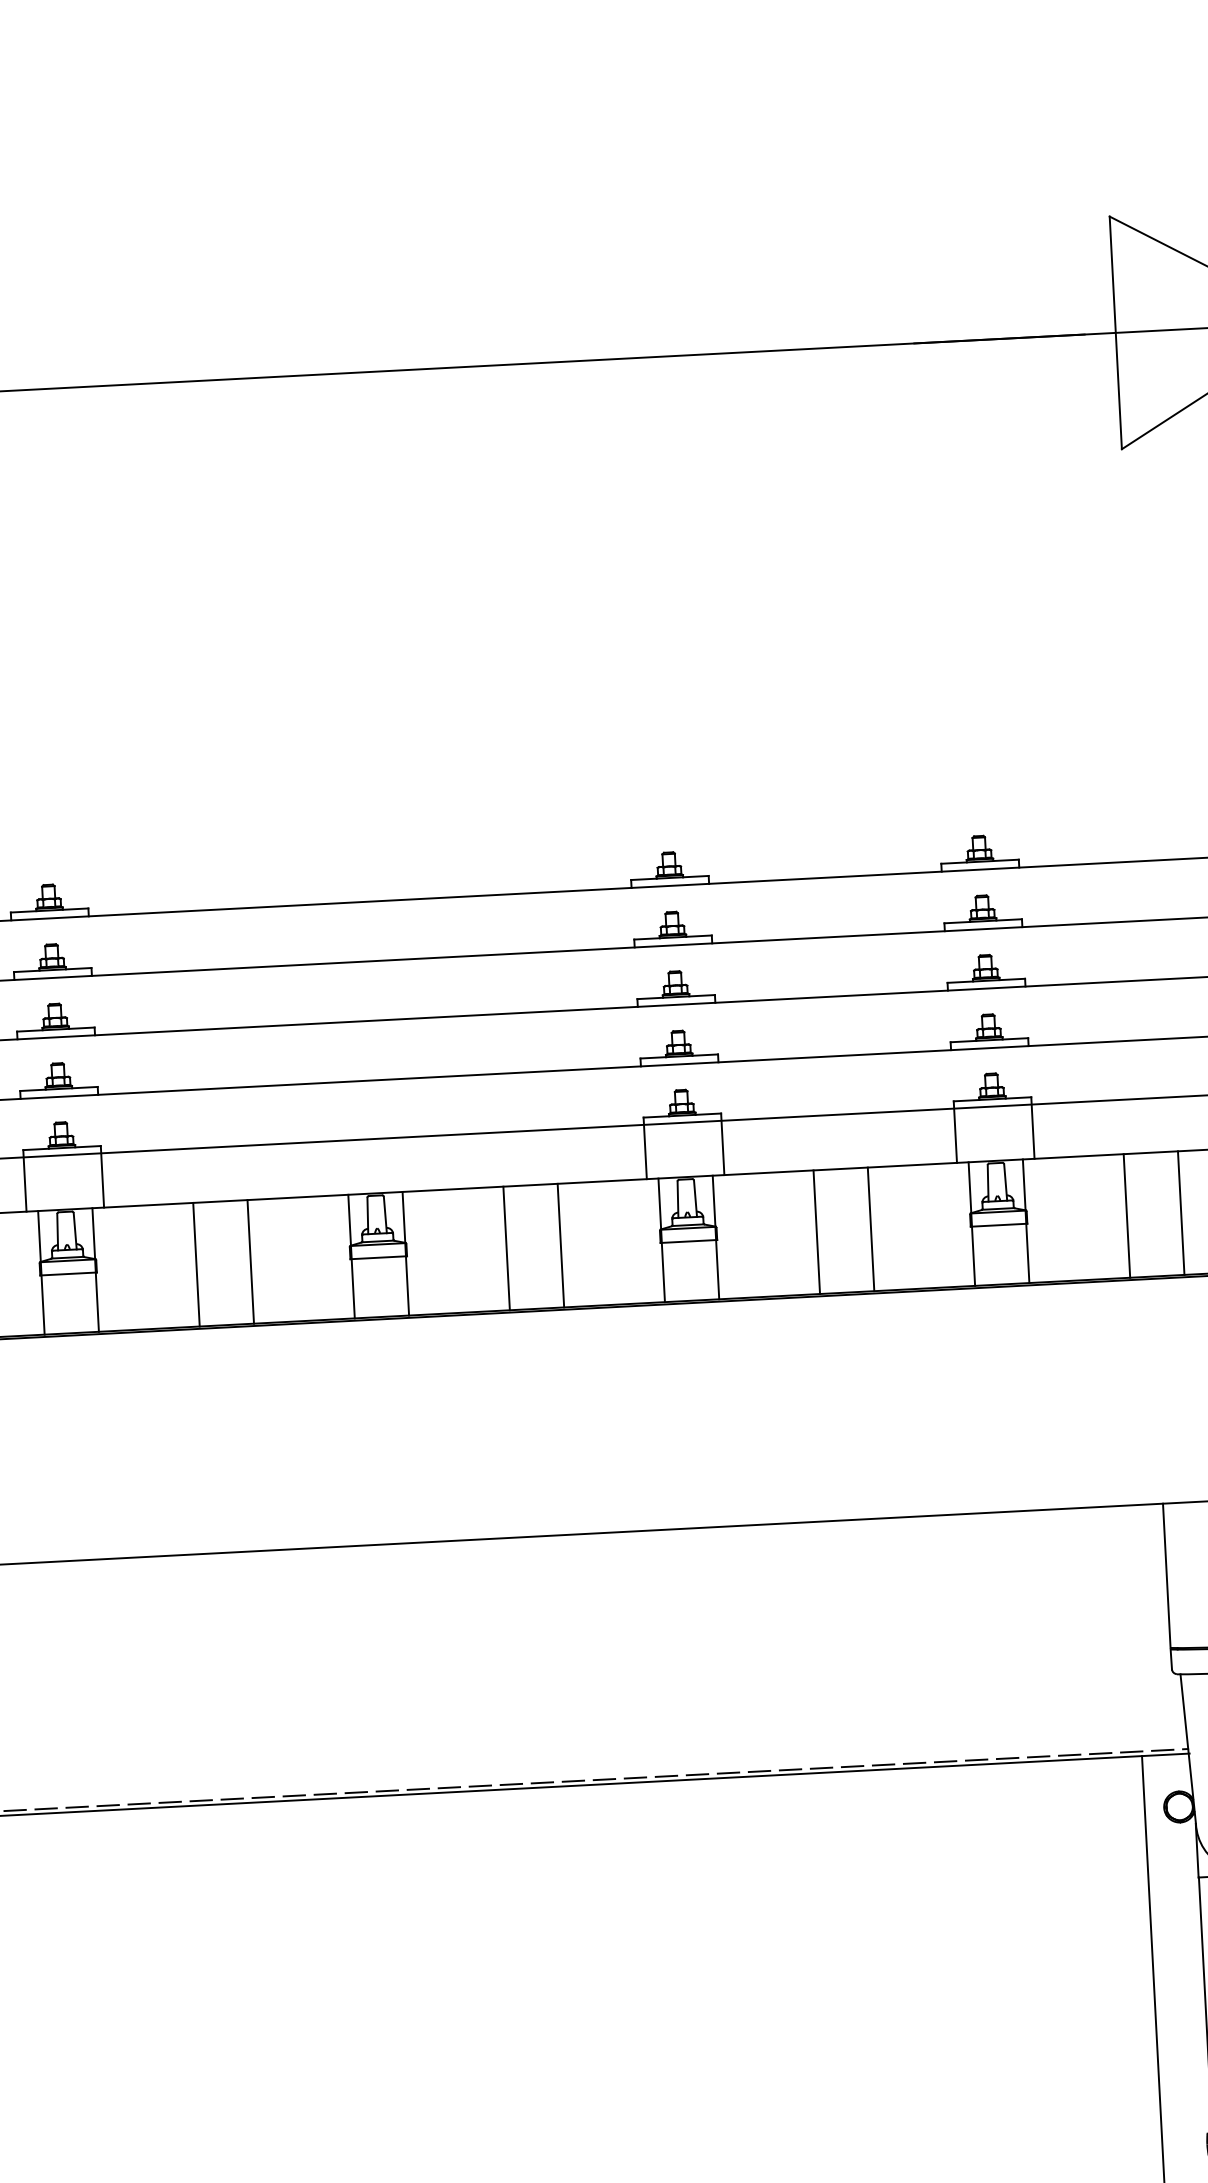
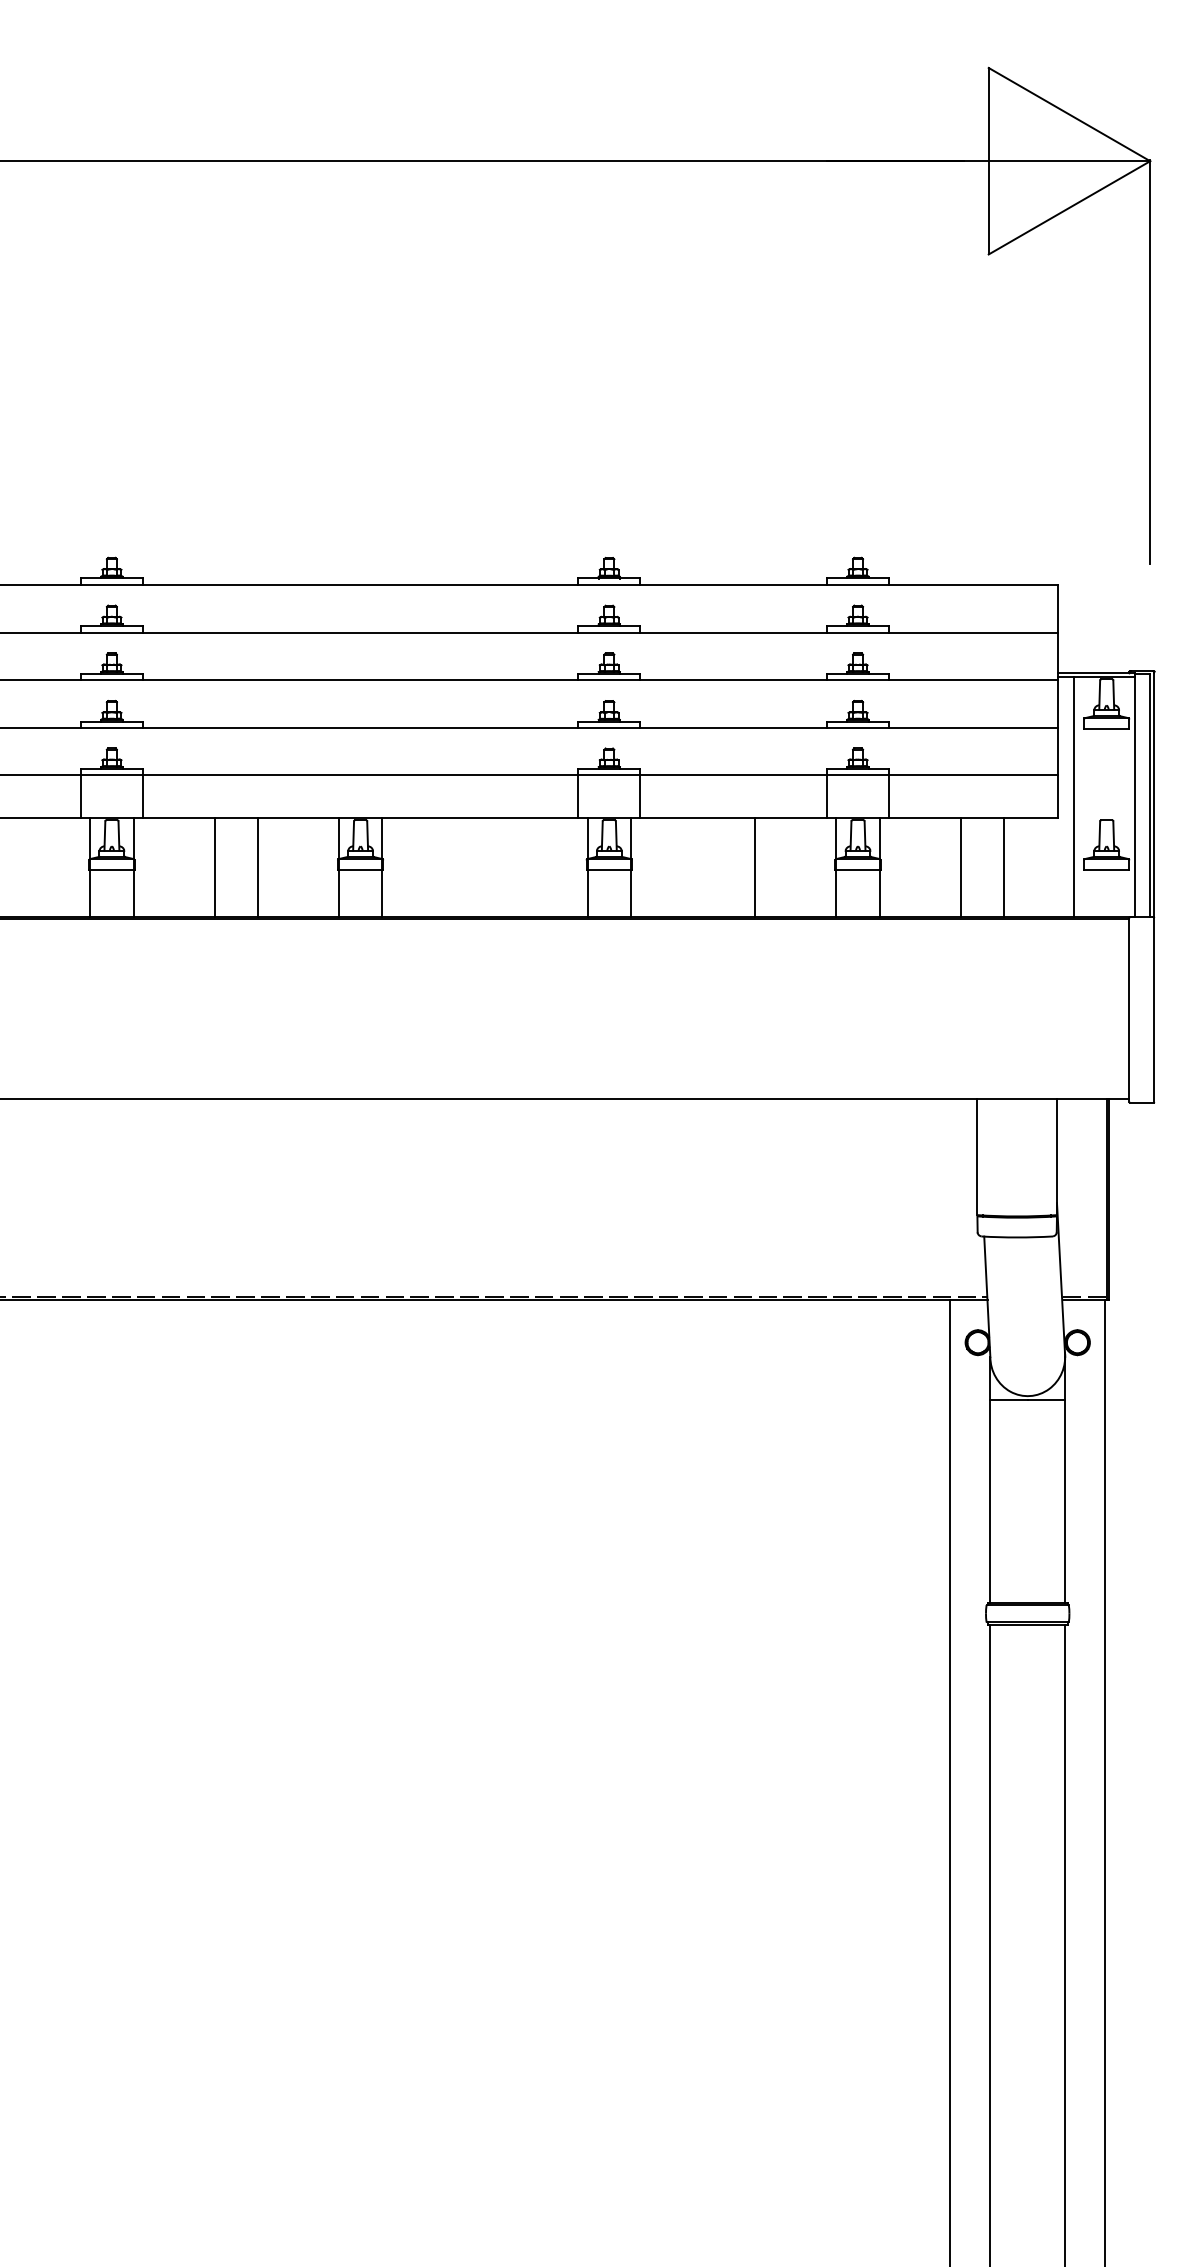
line: (816, 1231) -> (711, 867), removed
line: (560, 1245) -> (506, 867), removed
line: (506, 1248) -> (463, 867), removed

